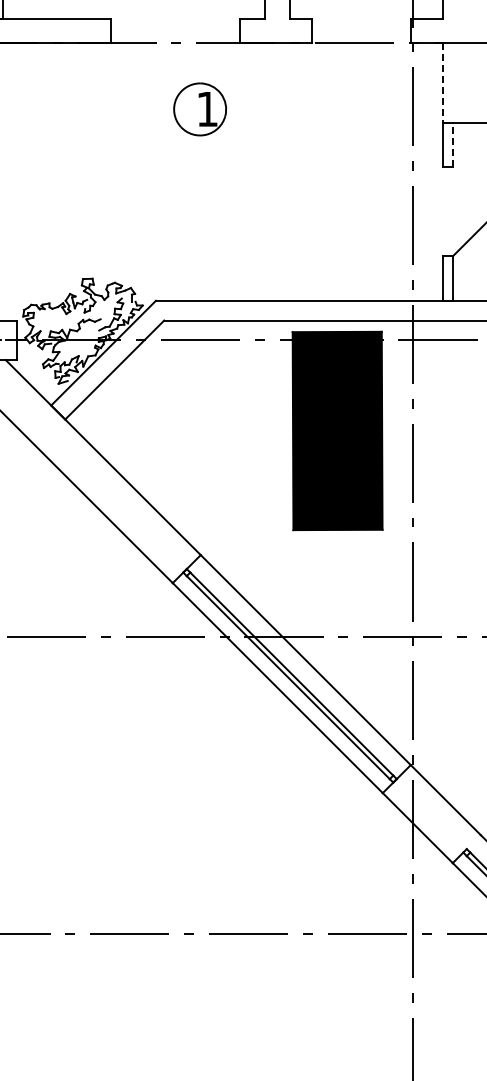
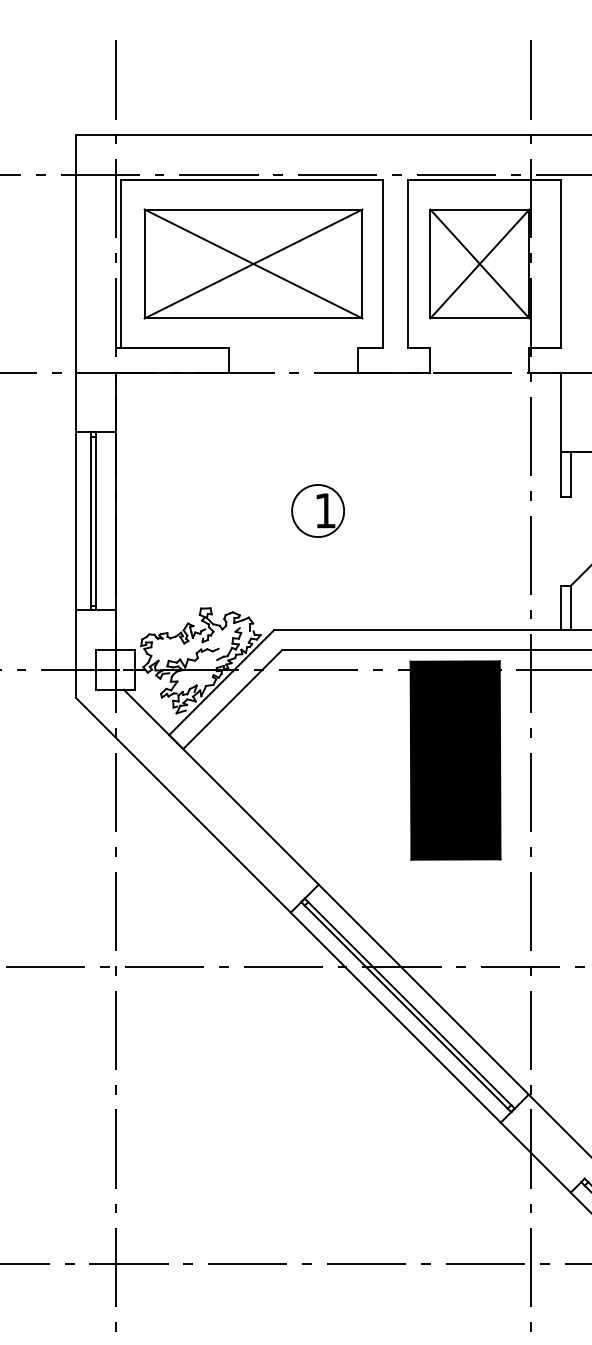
line: (443, 82) -> (561, 412), dashed -> solid
part: (199, 108) -> (317, 510), moved
line: (452, 143) -> (570, 473), dashed -> solid

